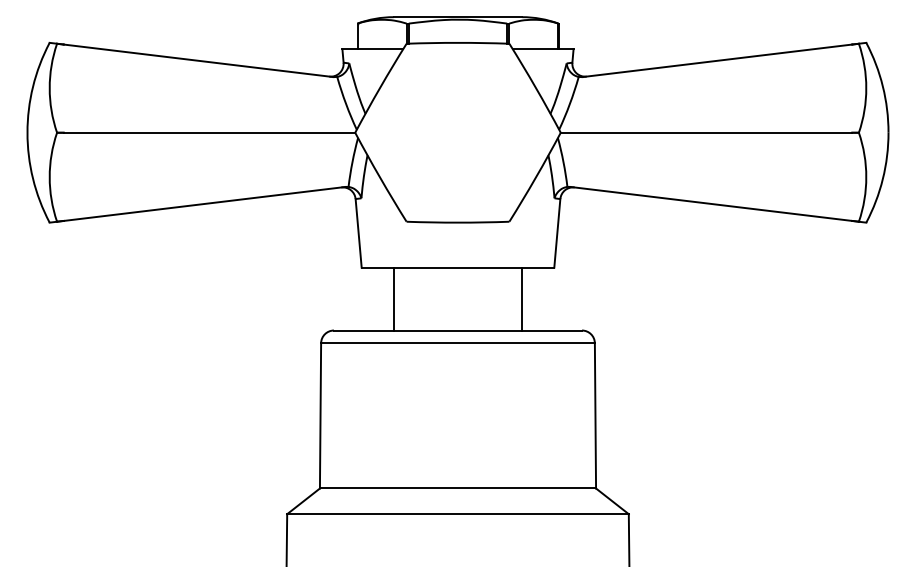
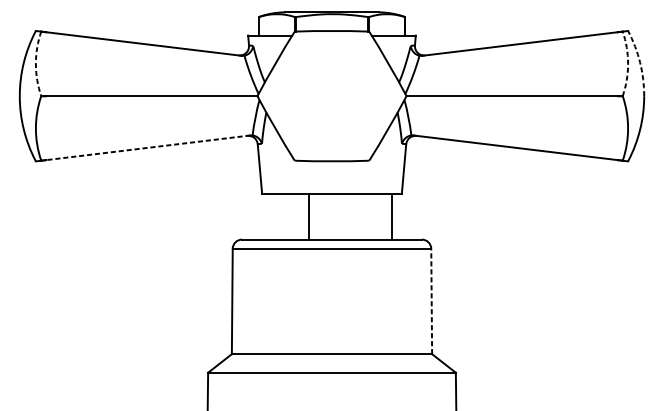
arc: (882, 86) -> (639, 62), solid -> dashed
arc: (49, 88) -> (35, 64), solid -> dashed
arc: (866, 88) -> (628, 64), solid -> dashed
line: (204, 203) -> (148, 147), solid -> dashed
line: (393, 298) -> (308, 216), moved
line: (522, 298) -> (392, 216), moved
line: (595, 415) -> (431, 301), solid -> dashed

